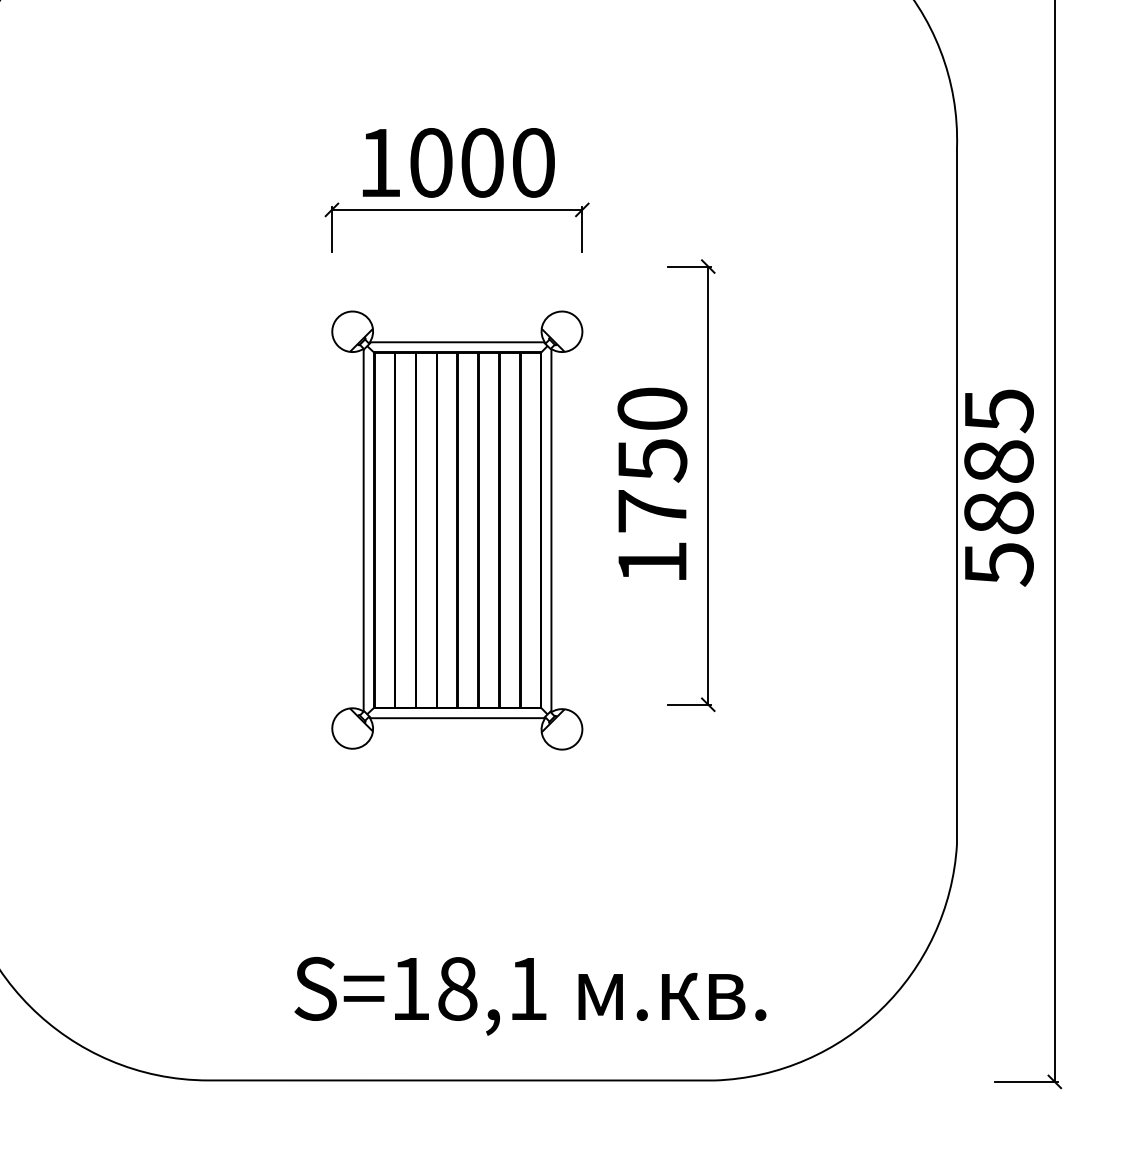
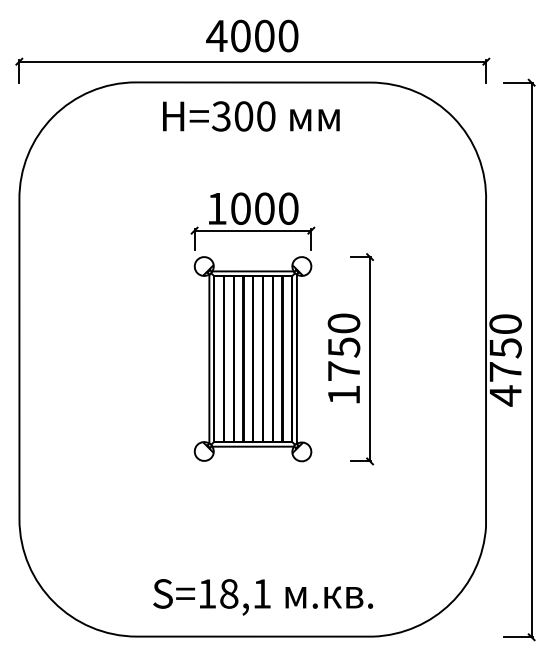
text: (998, 488) -> (505, 360), 5885 -> 4750
part: (456, 531) -> (252, 359), moved
text: (531, 996) -> (263, 597), moved

